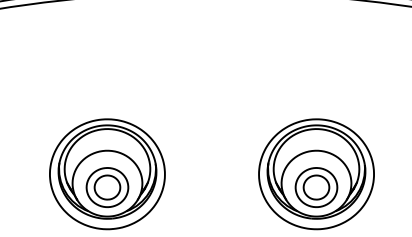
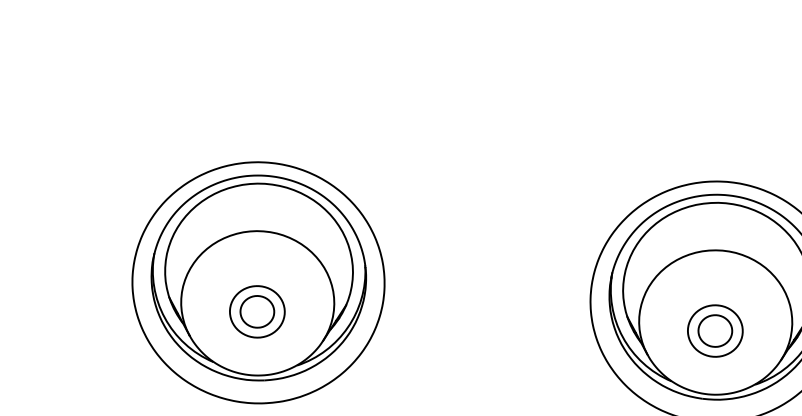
part: (107, 187) -> (257, 311), size x0.6
part: (316, 187) -> (715, 330), size x0.6

